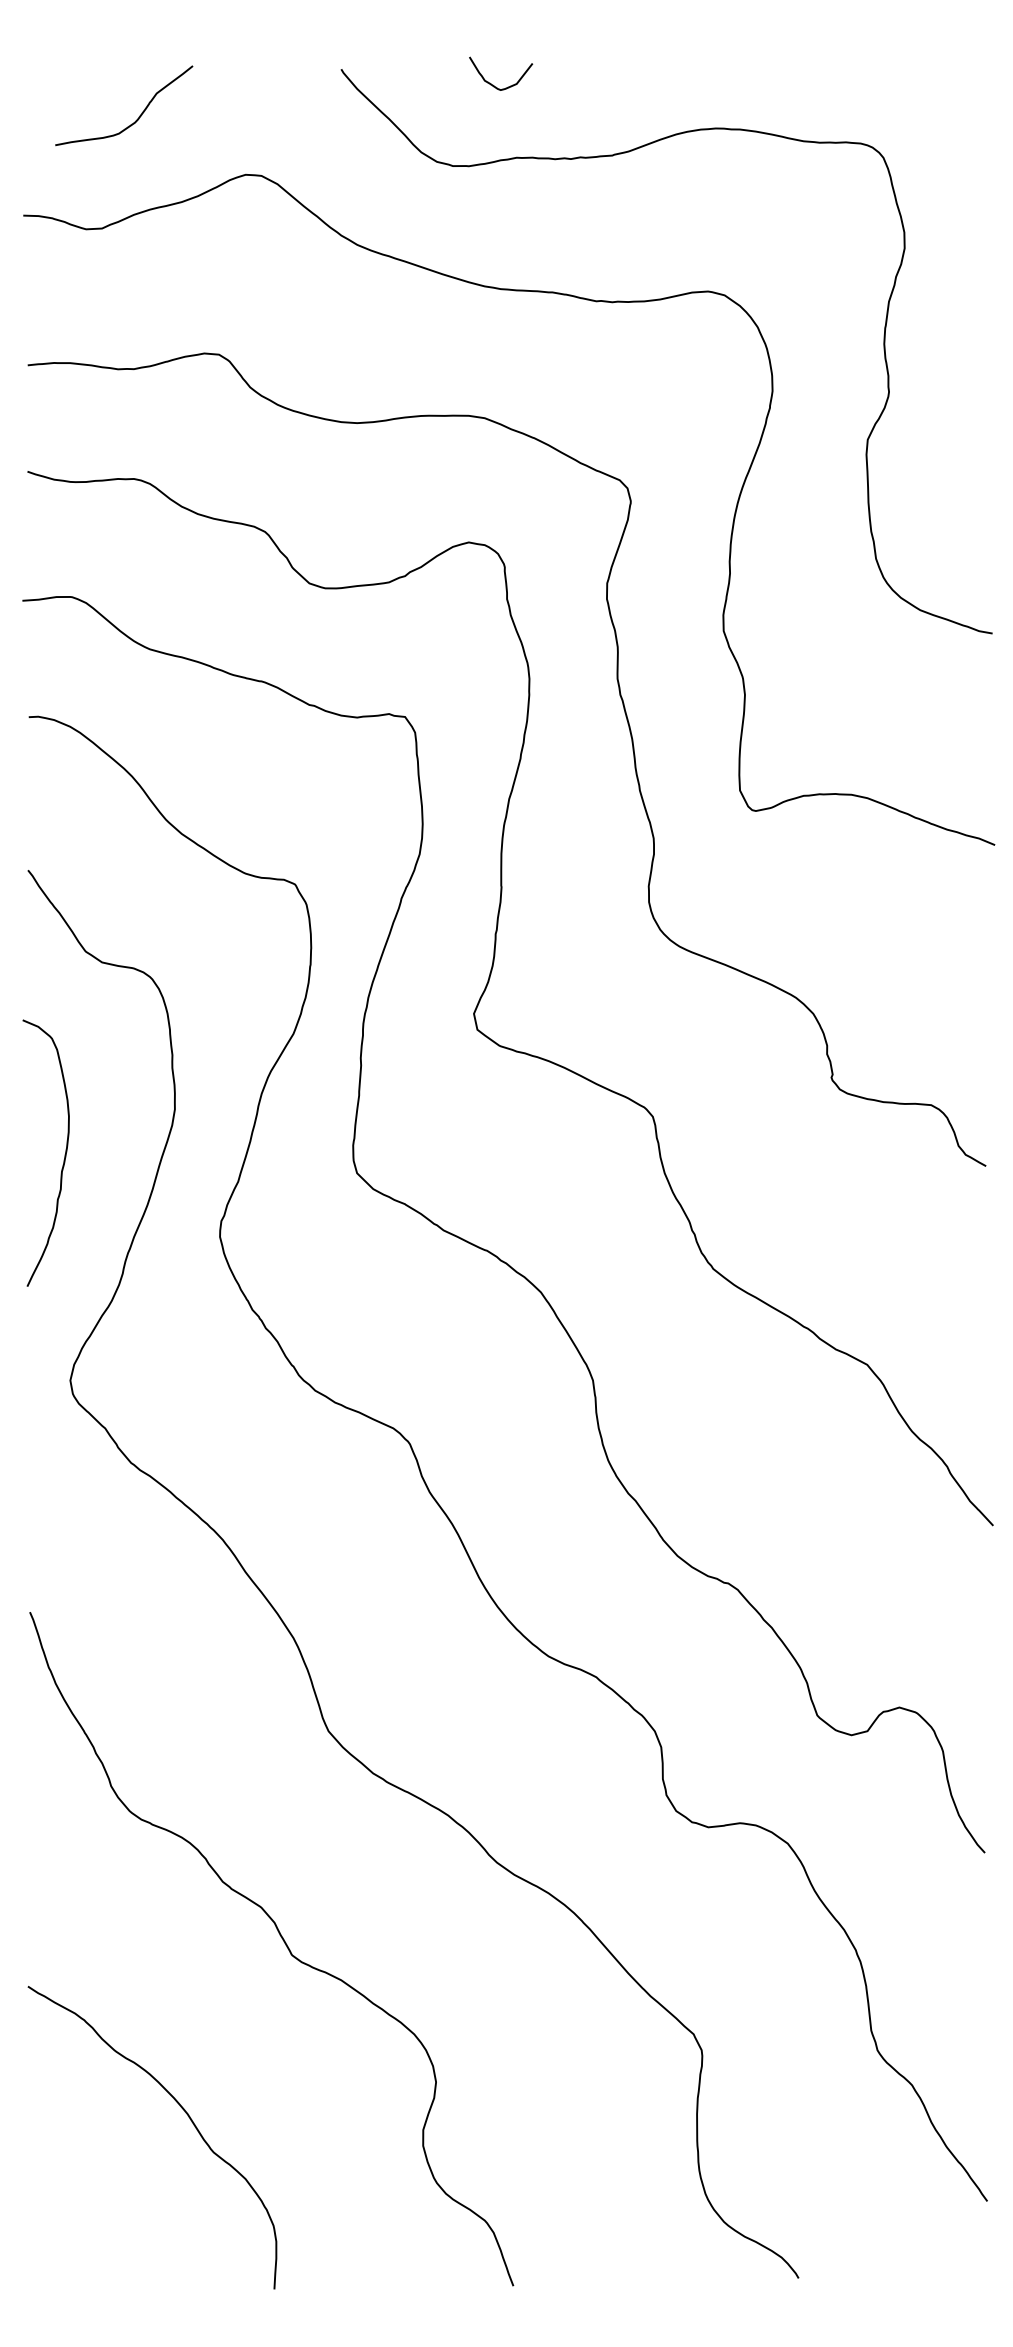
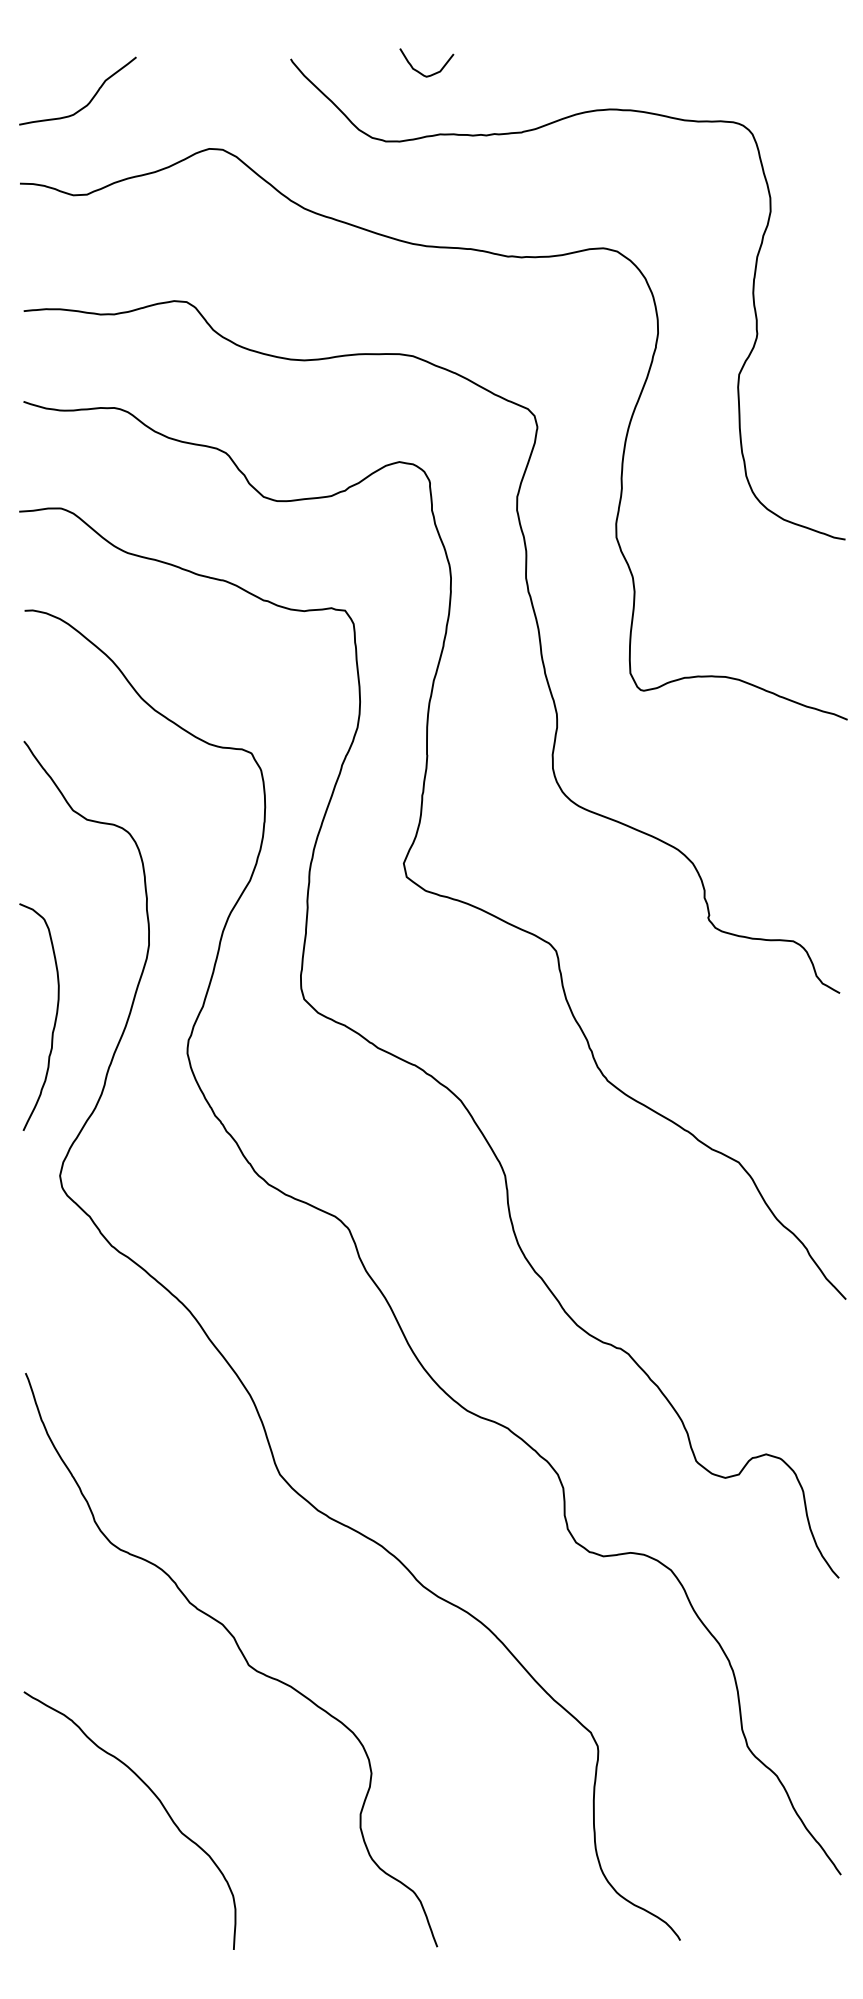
curve: (139, 115) -> (90, 99), moved
curve: (63, 1157) -> (54, 1020), moved

